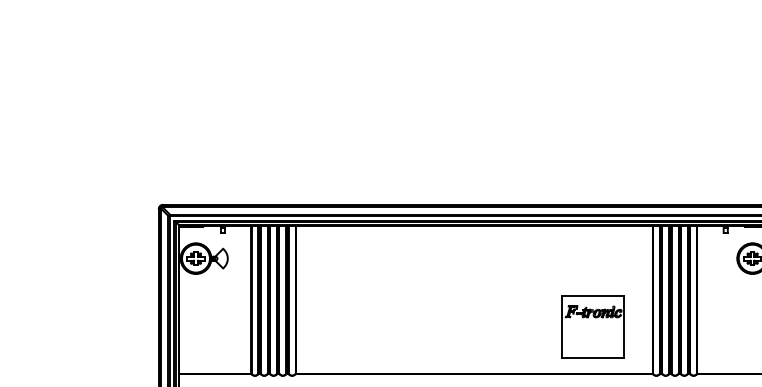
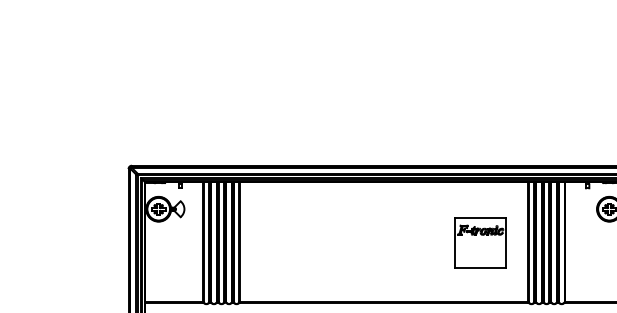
part: (593, 326) -> (480, 242), moved

